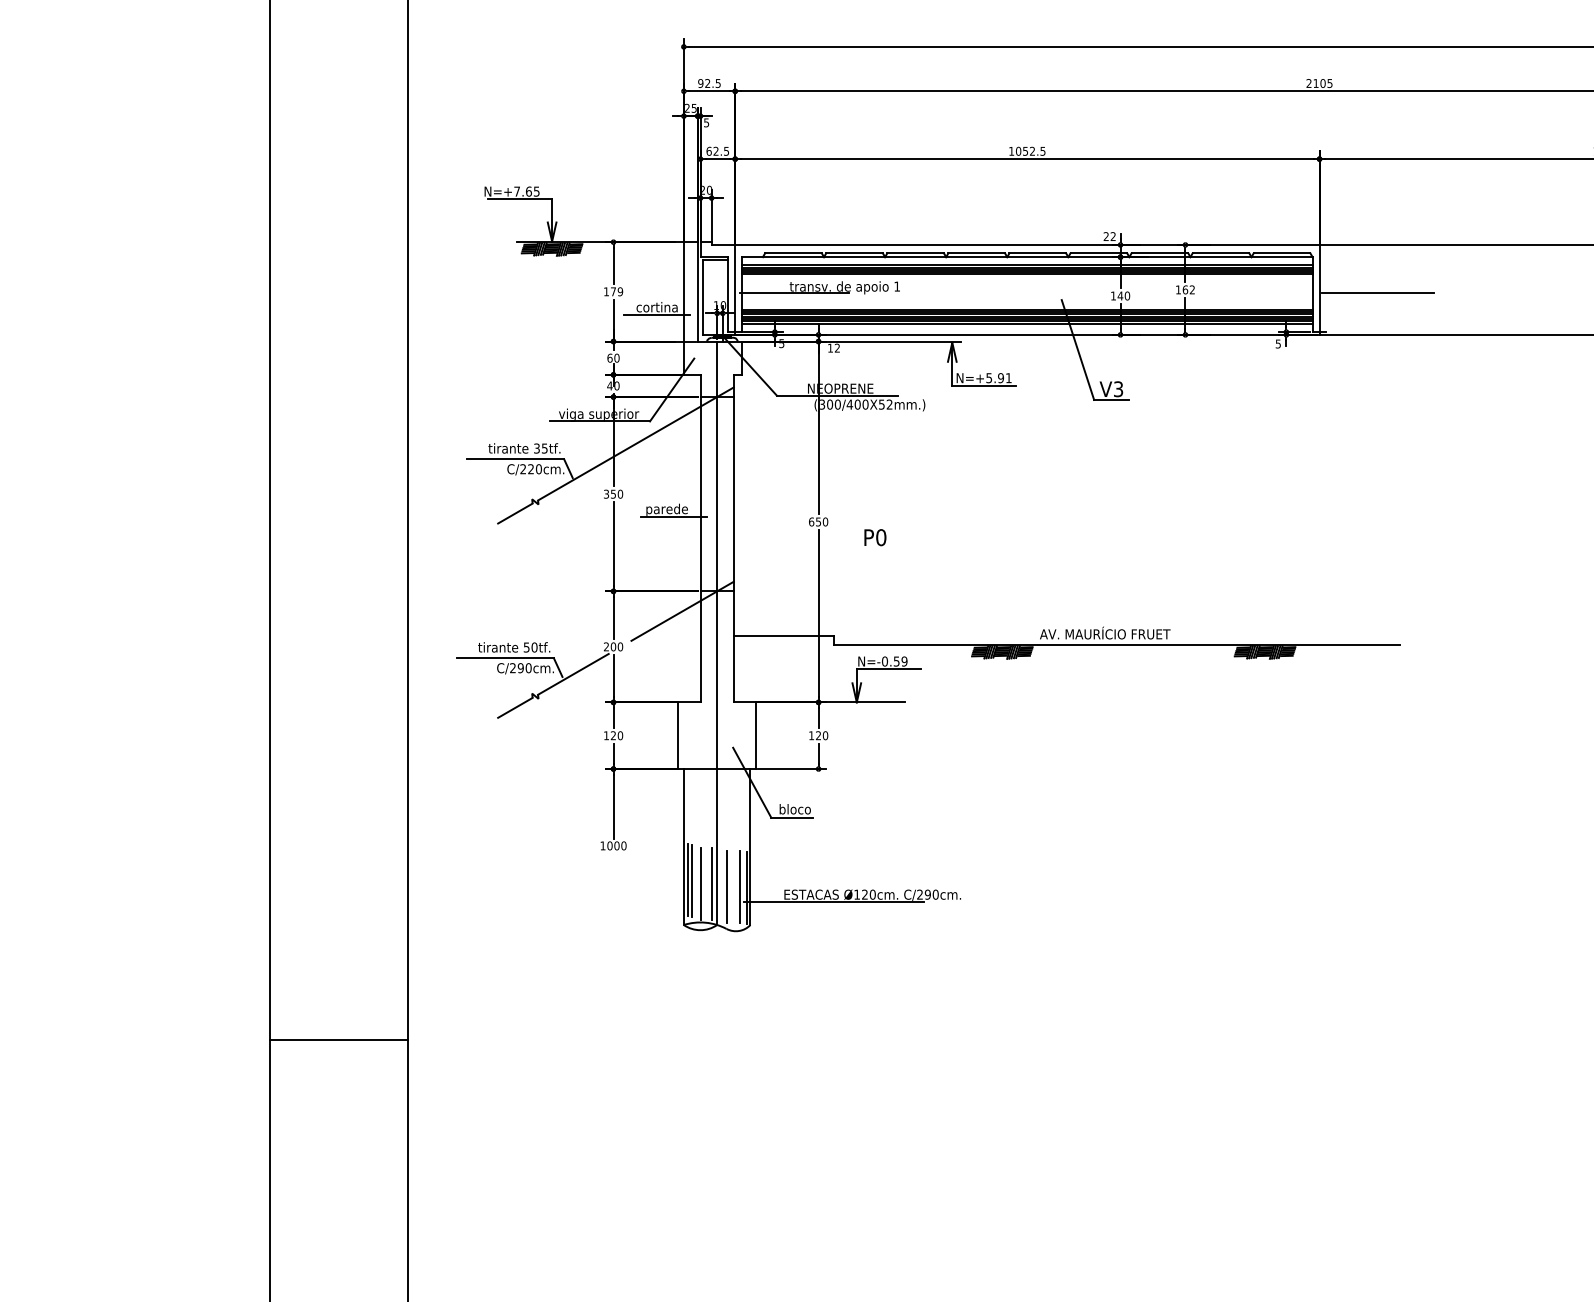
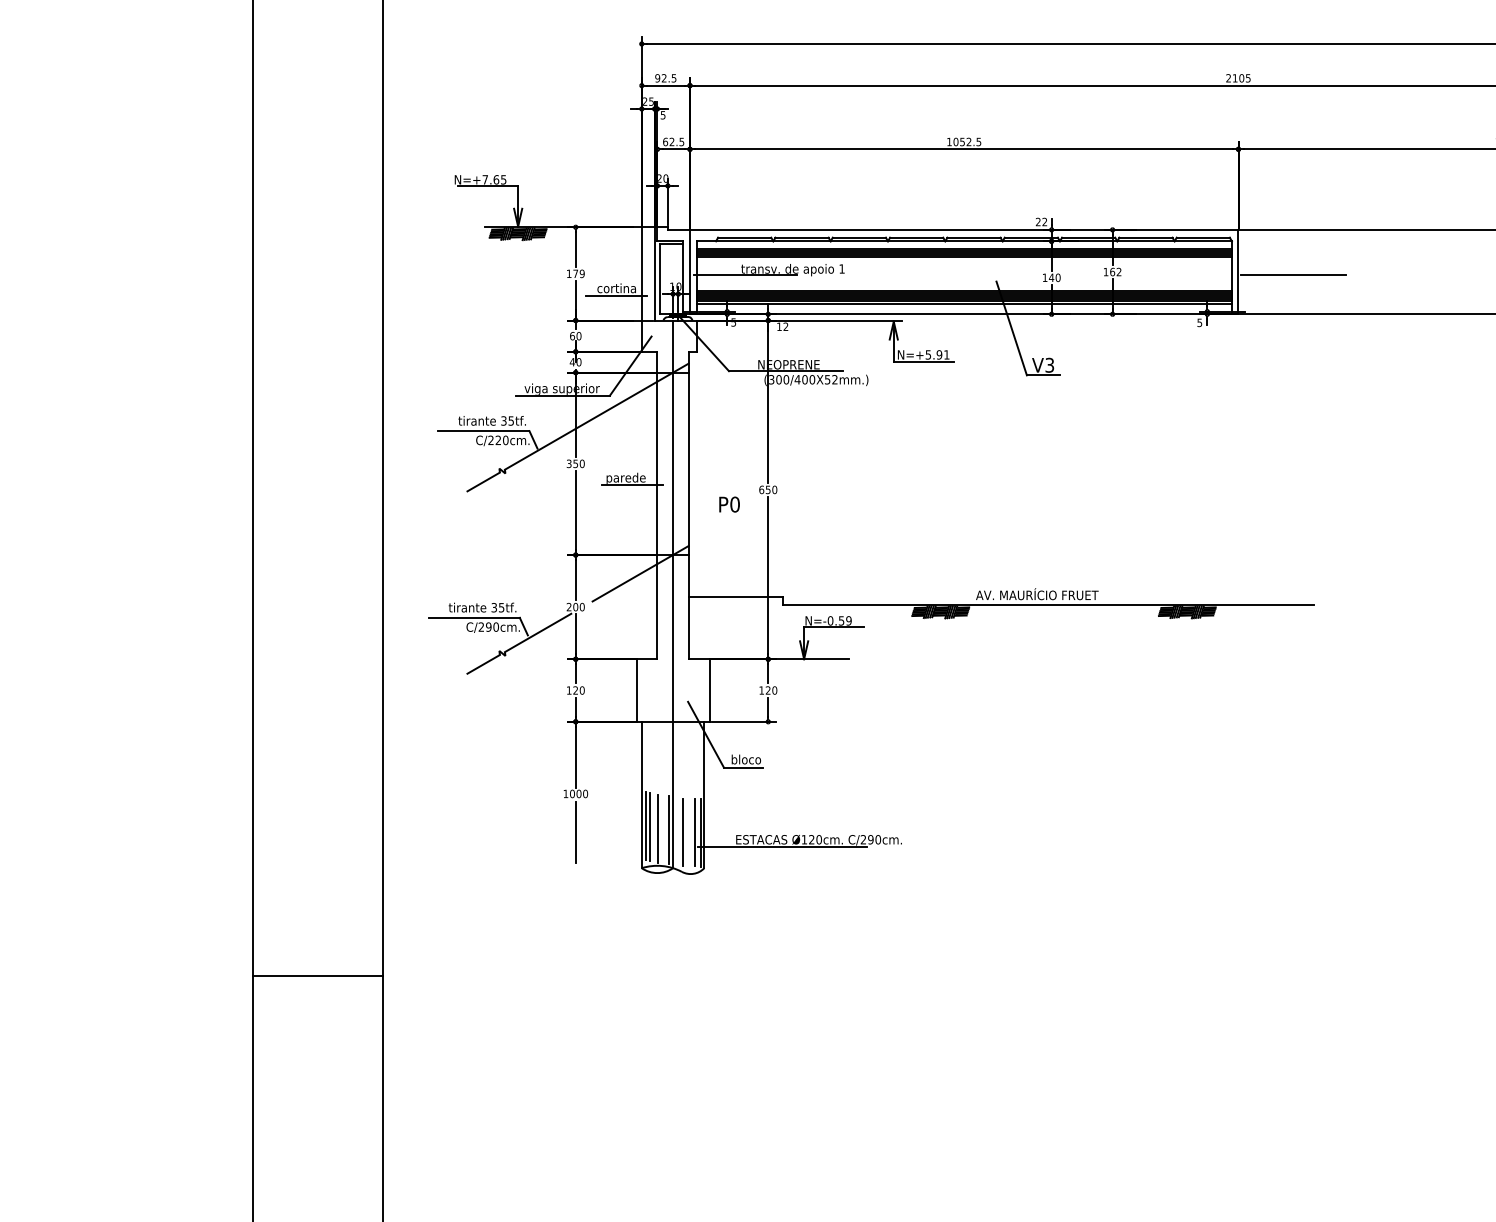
text: (875, 537) -> (729, 504), moved
text: (531, 647) -> (498, 607), 50tf. -> 35tf.
line: (613, 886) -> (575, 832), added

